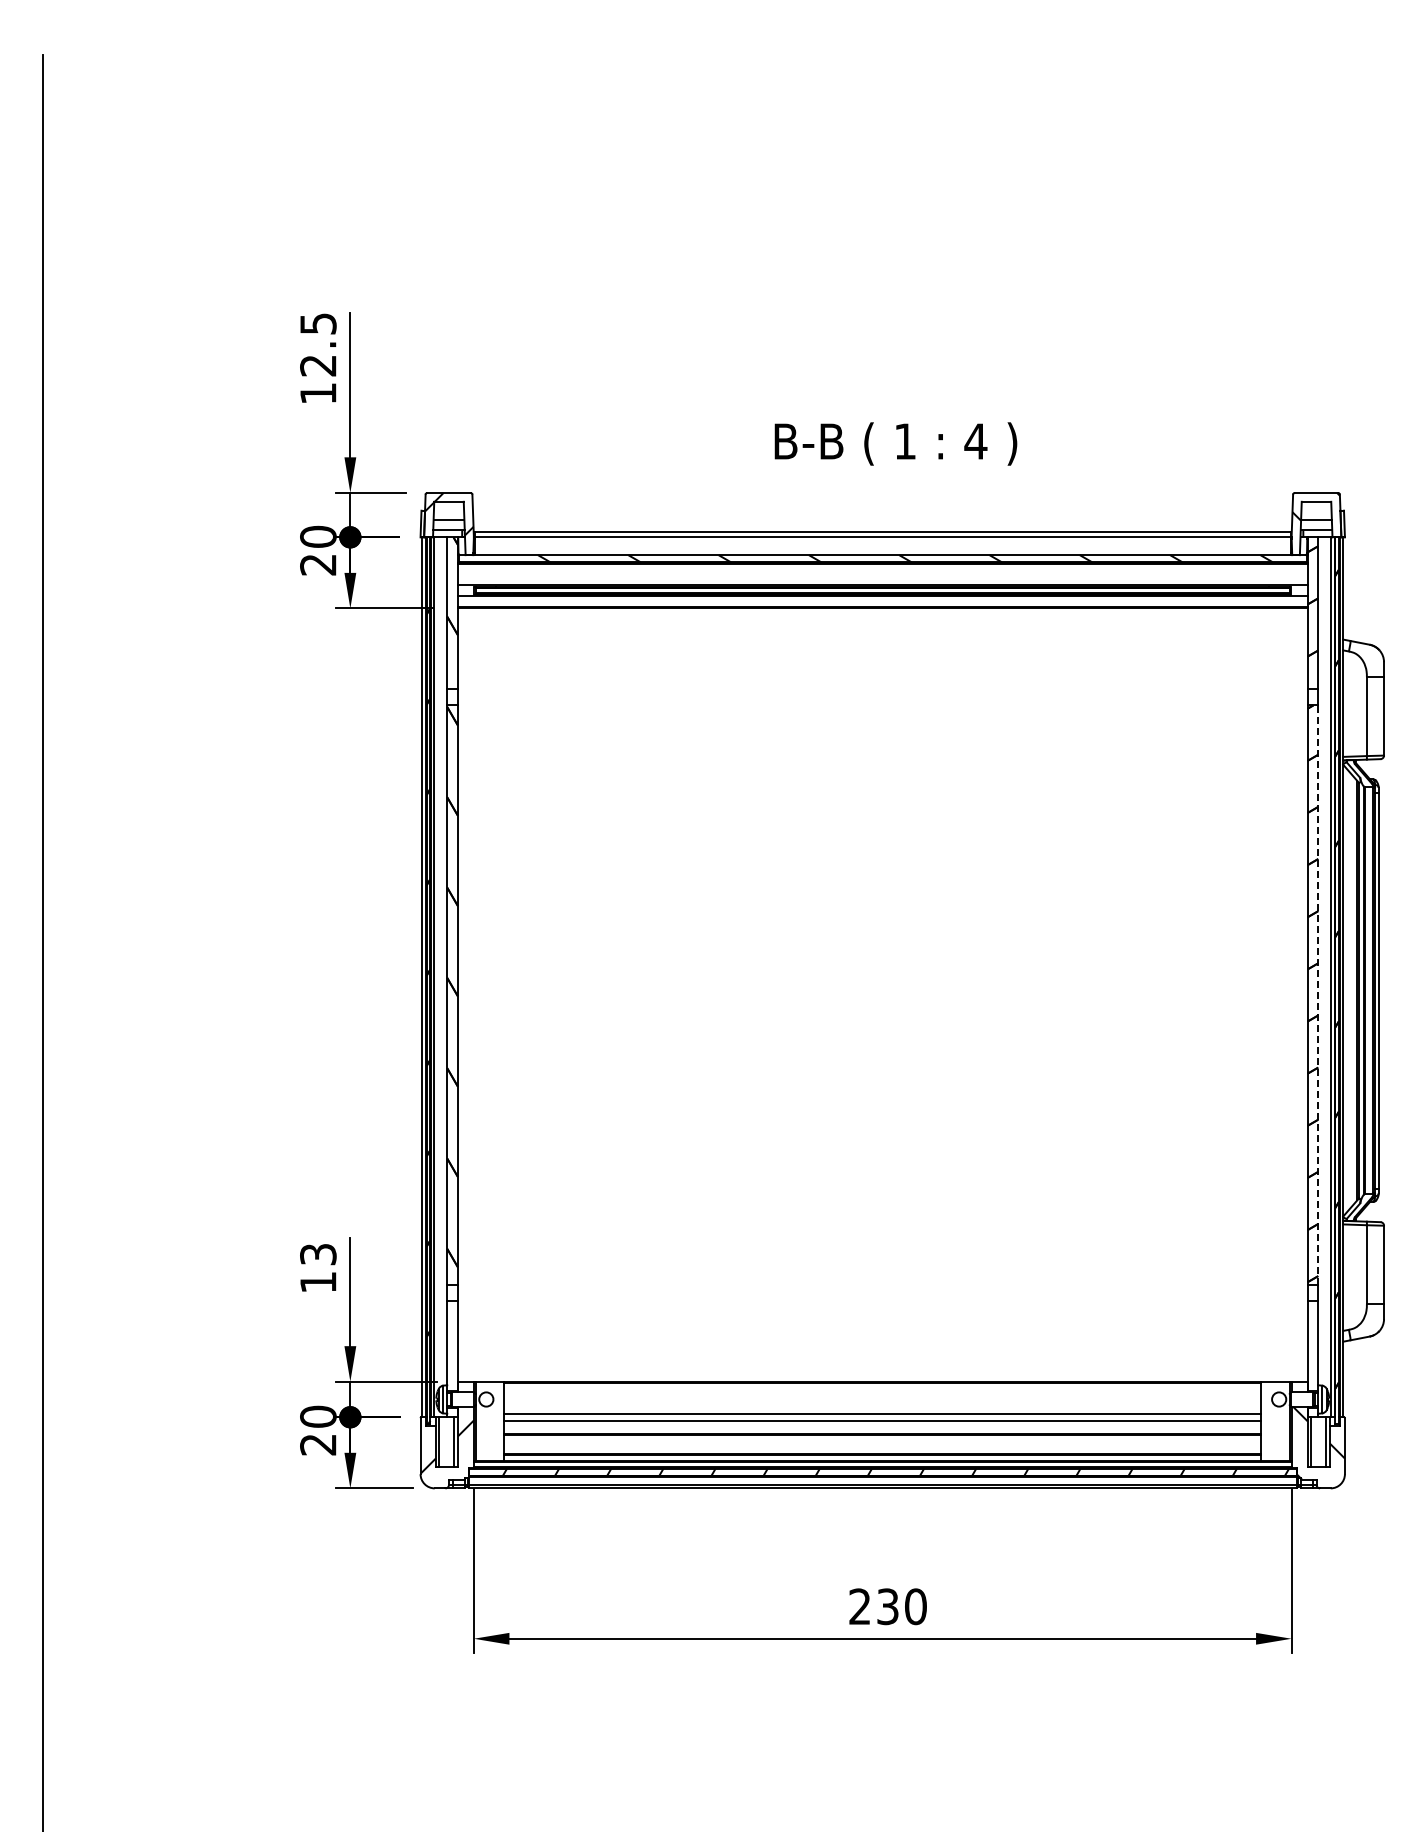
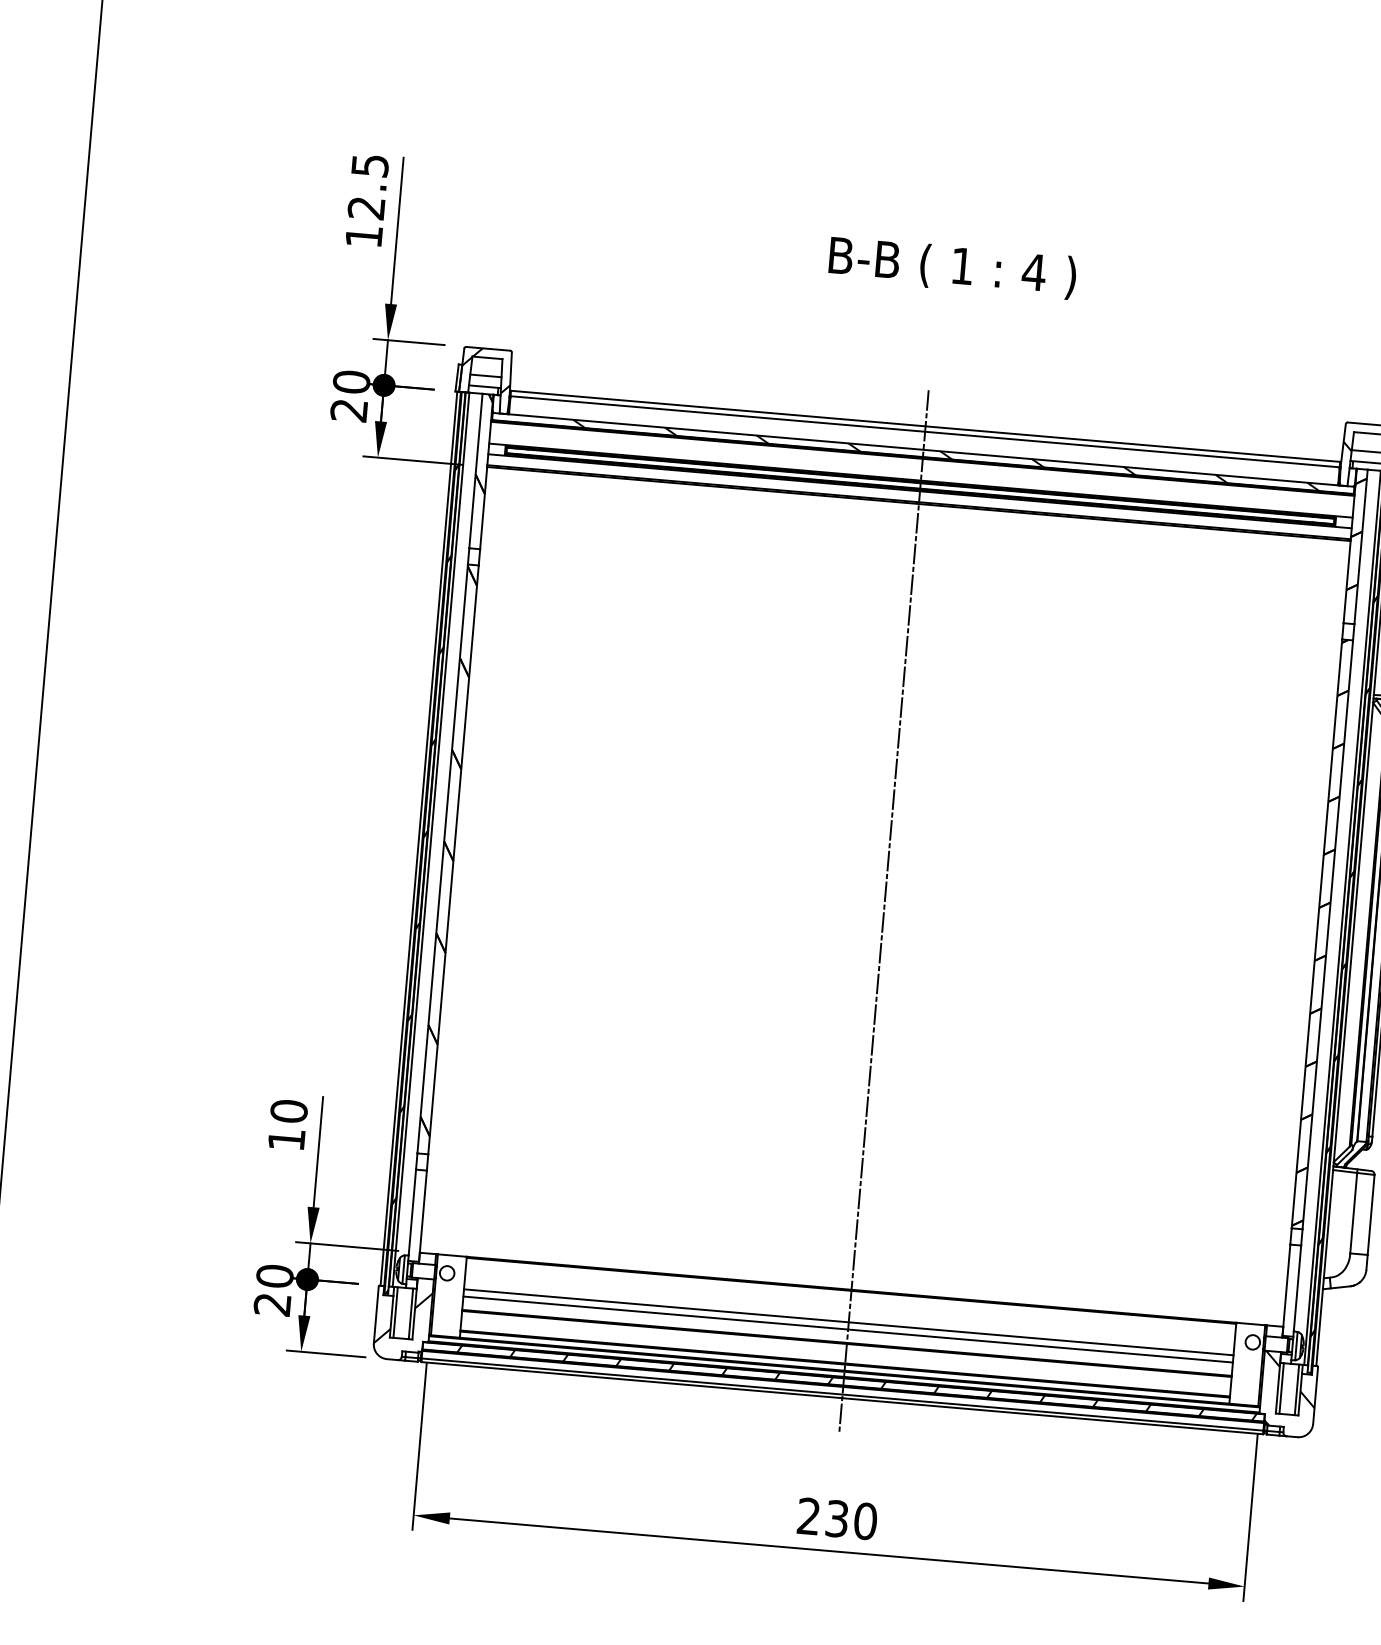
text: (895, 443) -> (952, 267), moved
line: (1318, 995) -> (1328, 935), dashed -> solid
line: (882, 1009) -> (883, 911), added
text: (318, 1254) -> (289, 1111), 13 -> 10

